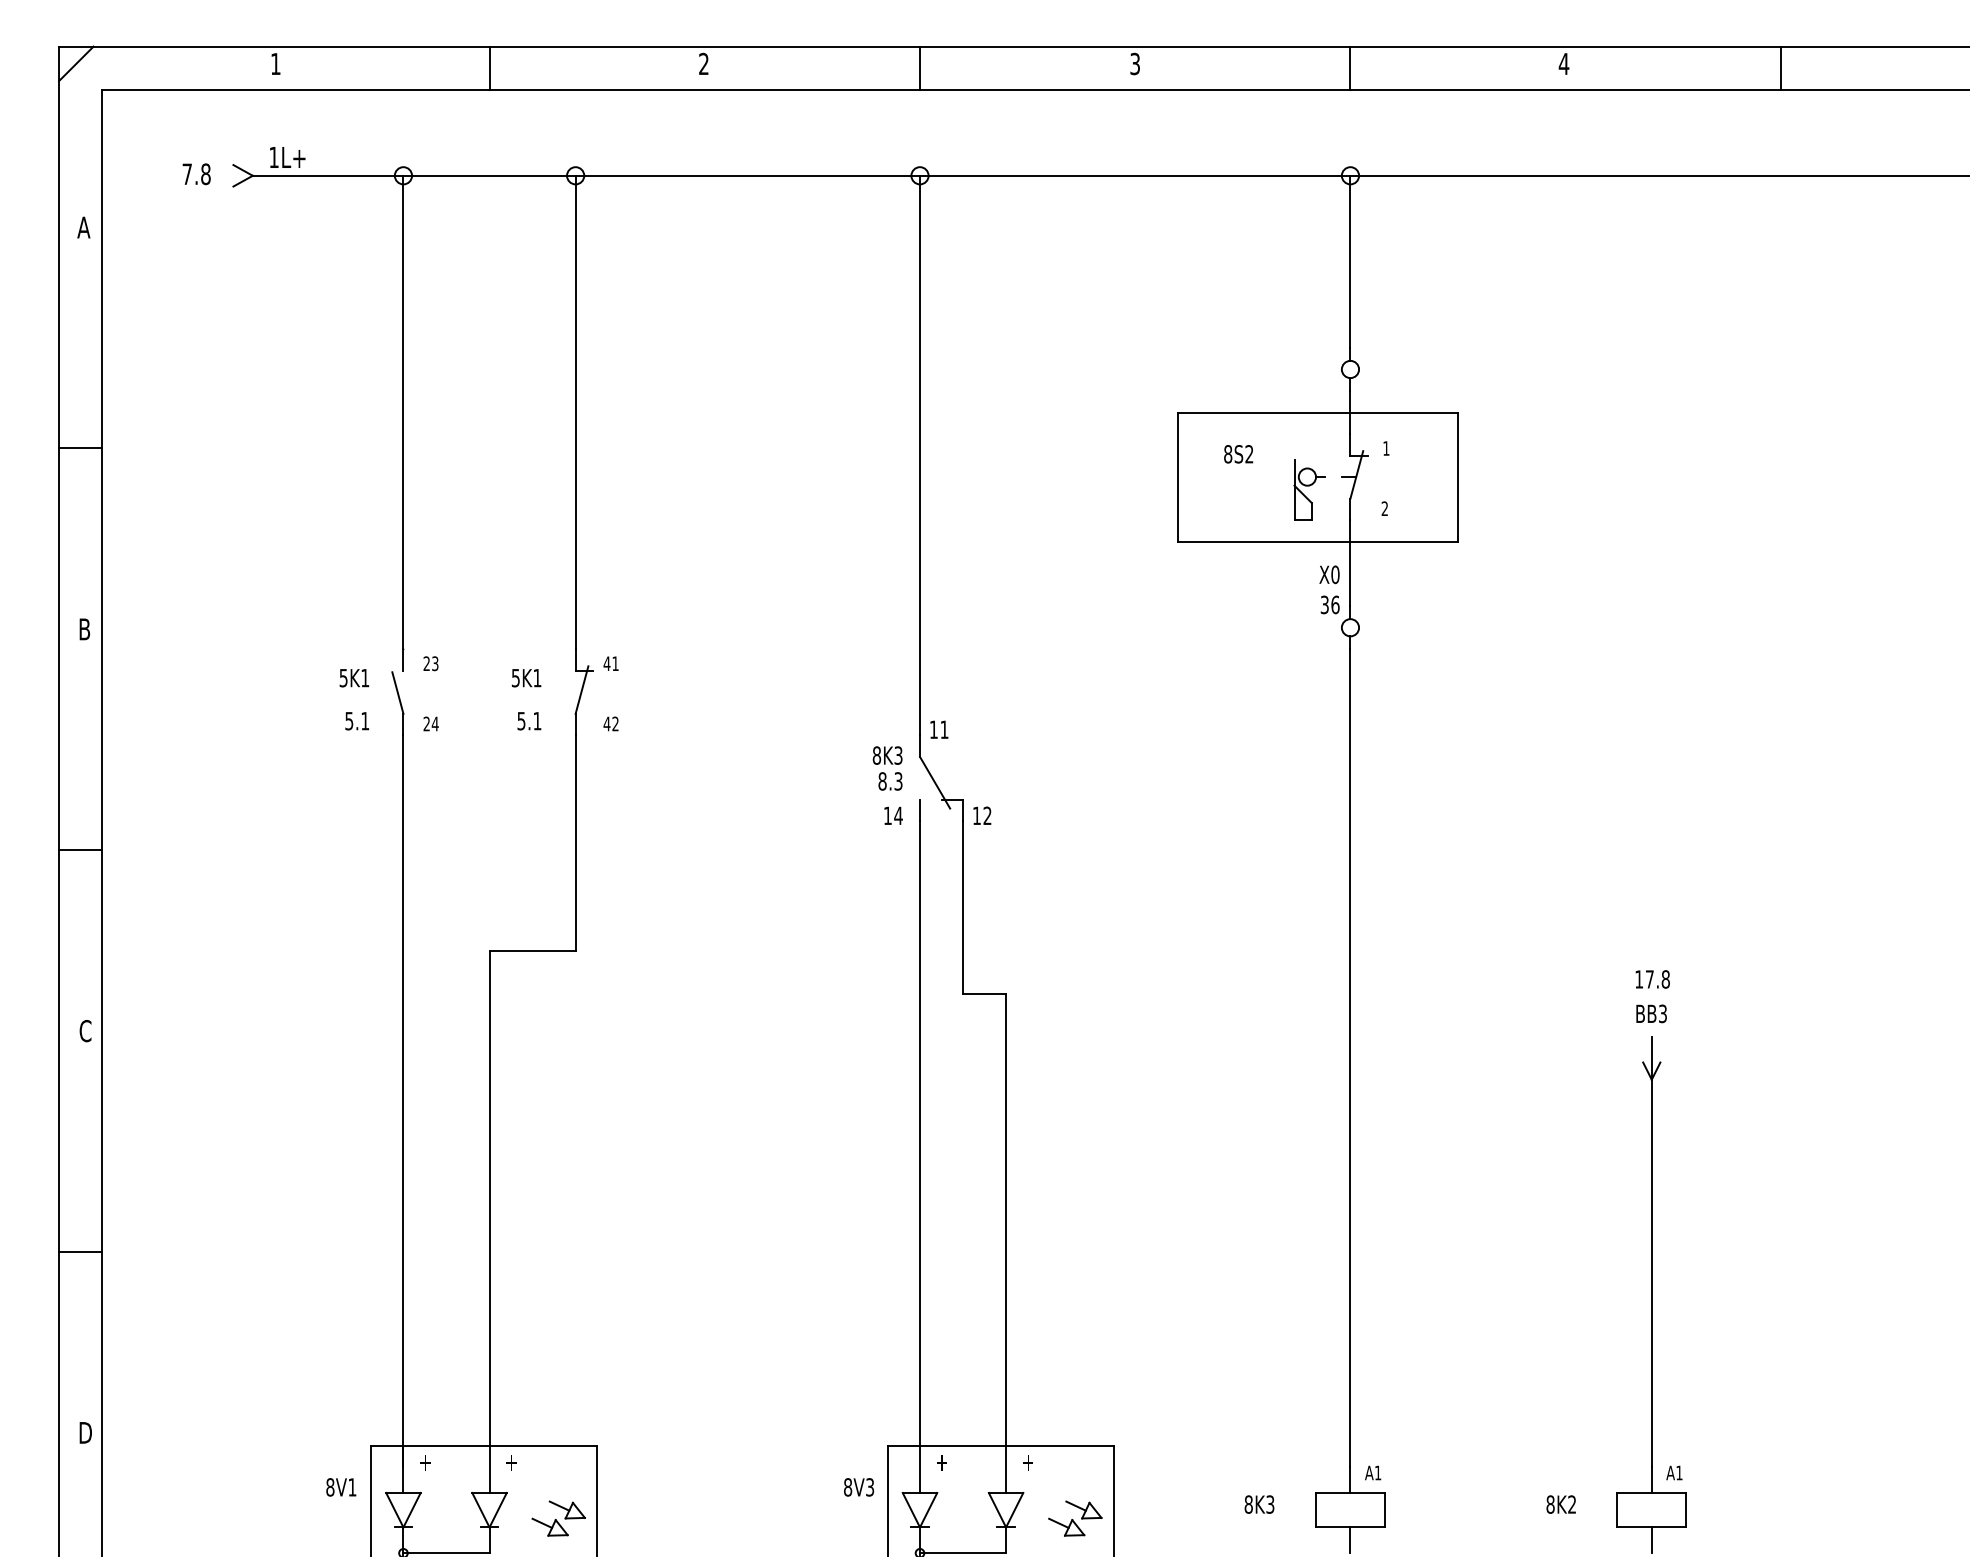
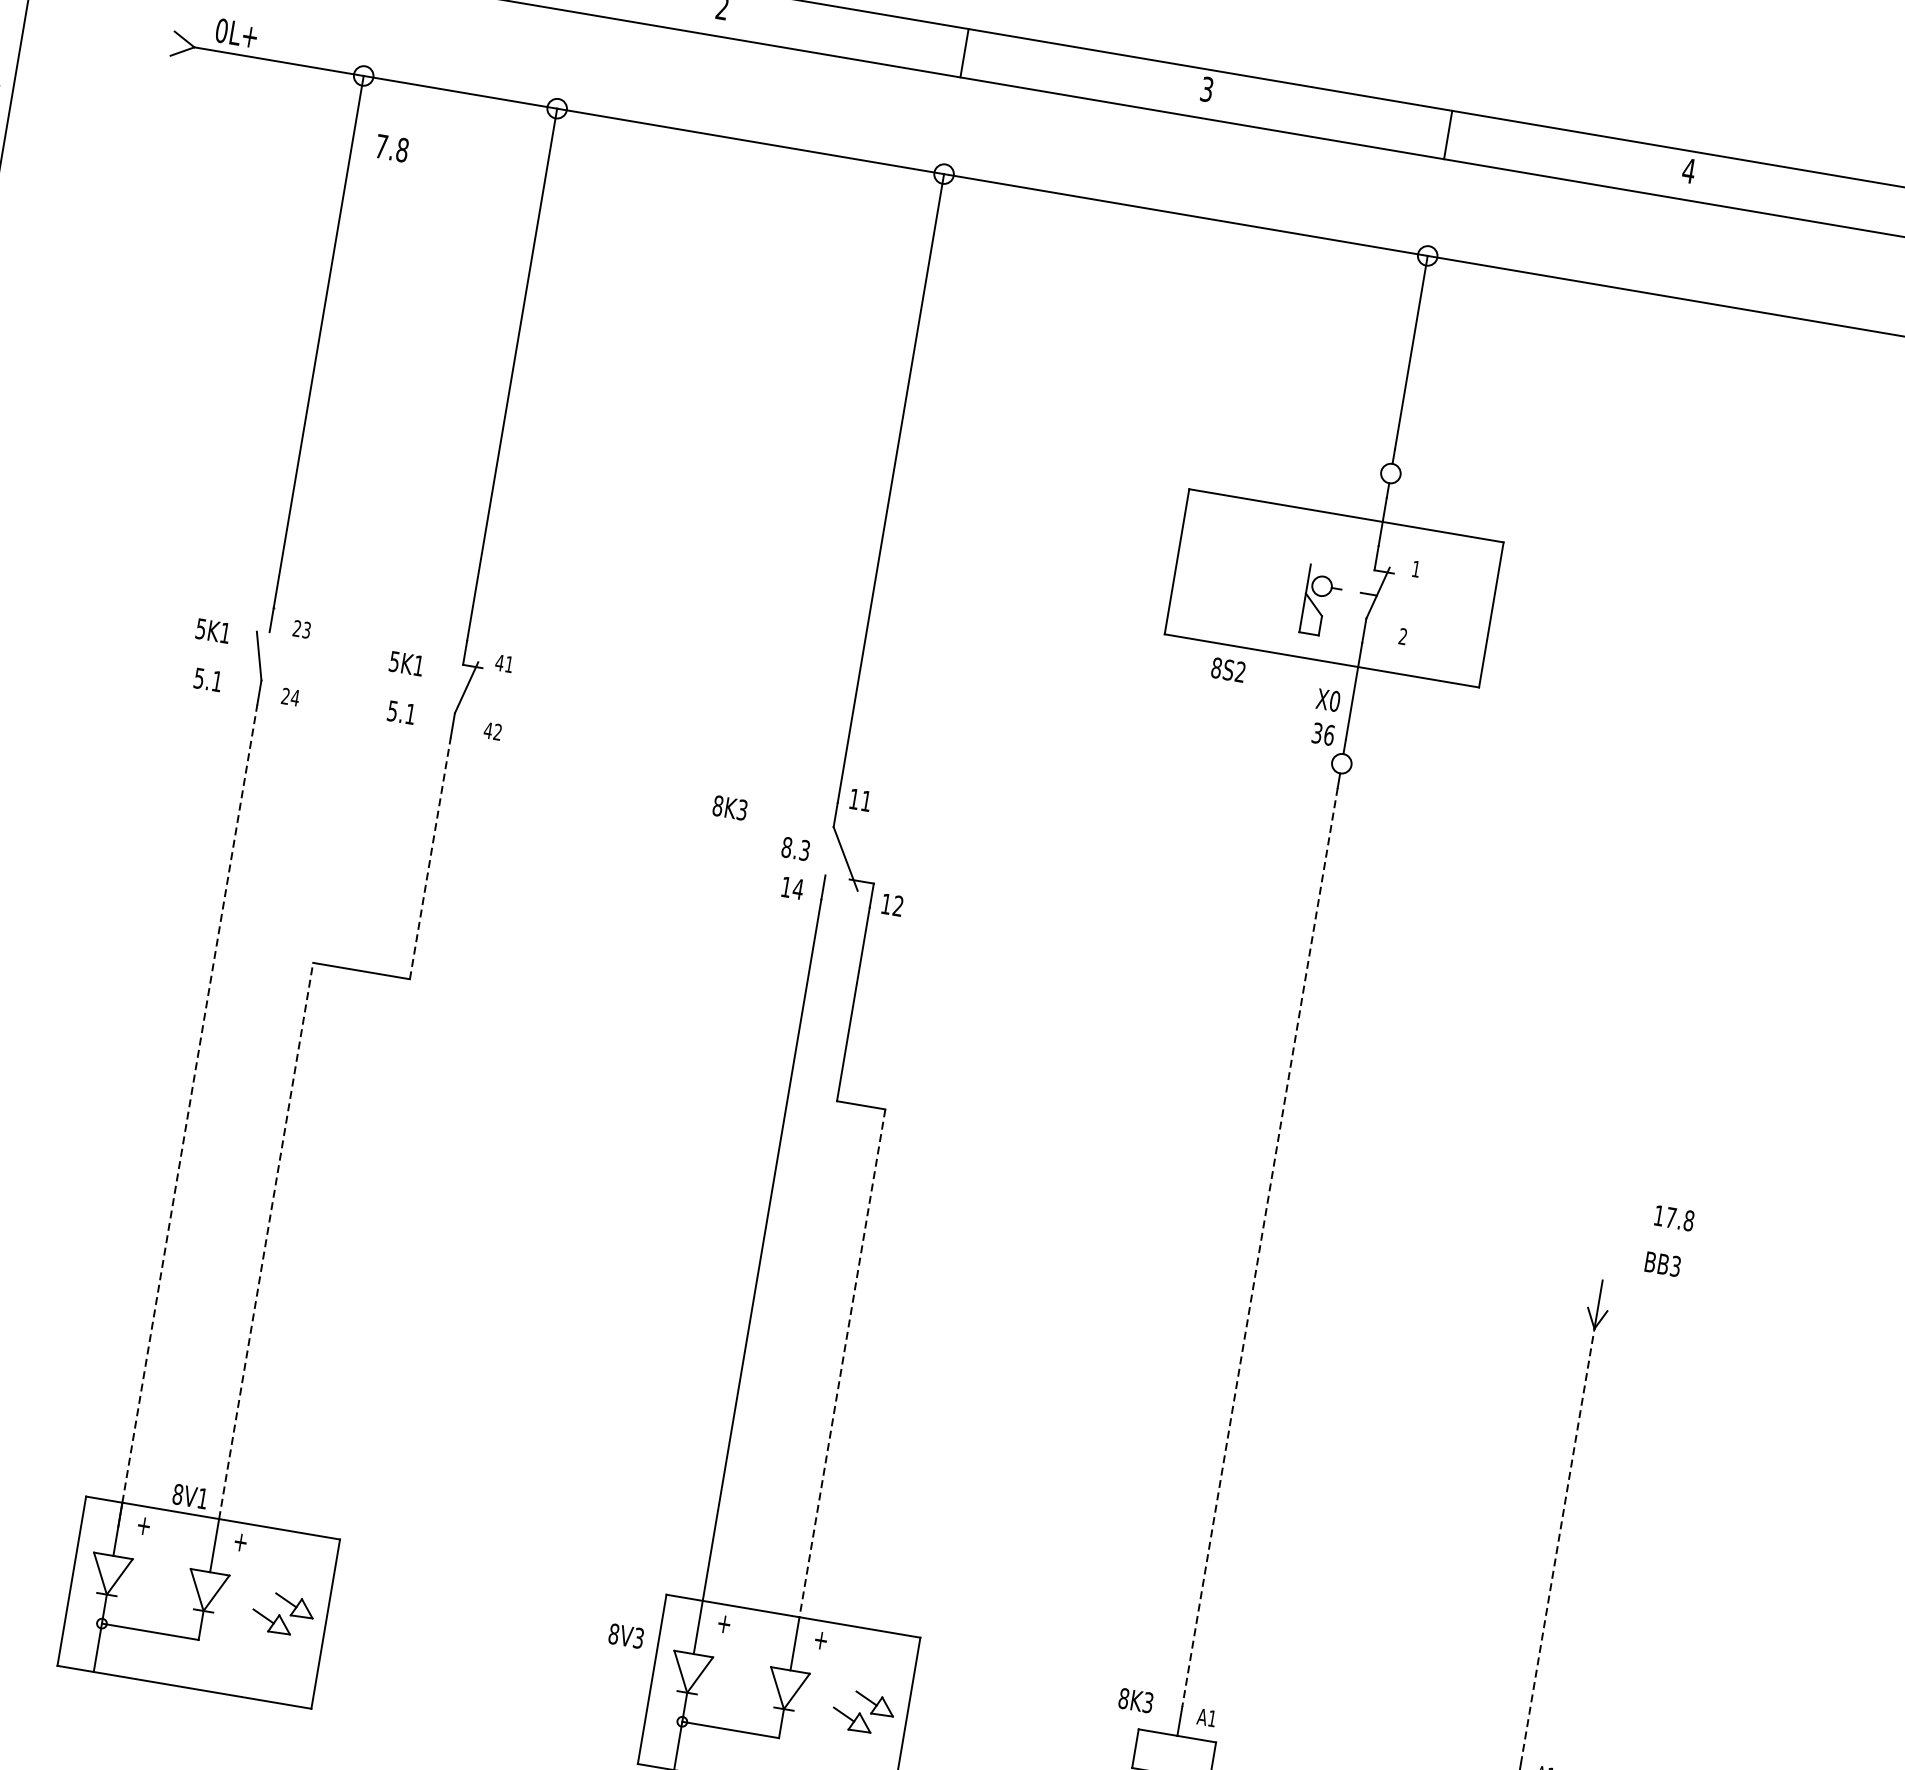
text: (273, 157) -> (221, 30), 1L+ -> 0L+
text: (196, 174) -> (391, 148), moved
text: (1238, 454) -> (1228, 670), moved
text: (887, 755) -> (729, 807), moved
line: (575, 843) -> (430, 858), solid -> dashed
text: (1652, 979) -> (1674, 1218), moved
text: (1651, 1013) -> (1662, 1263), moved
line: (1350, 1058) -> (1260, 1247), solid -> dashed
line: (403, 1090) -> (189, 1103), solid -> dashed
line: (489, 1198) -> (266, 1241), solid -> dashed
line: (1006, 1219) -> (842, 1363), solid -> dashed
line: (1651, 1273) -> (1557, 1546), solid -> dashed
text: (341, 1487) -> (190, 1496), moved
text: (1259, 1504) -> (1136, 1700), moved

